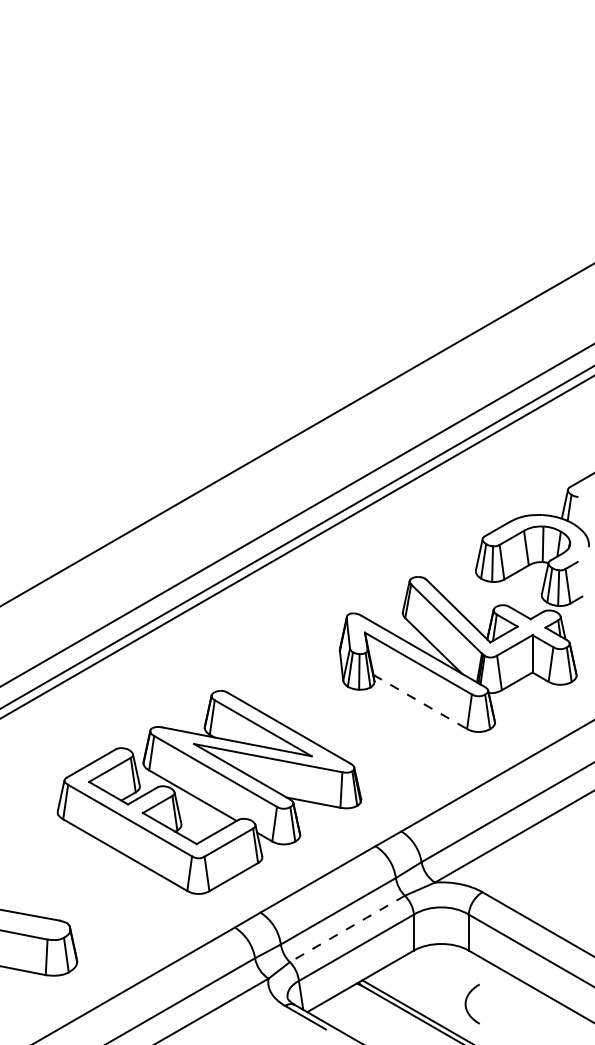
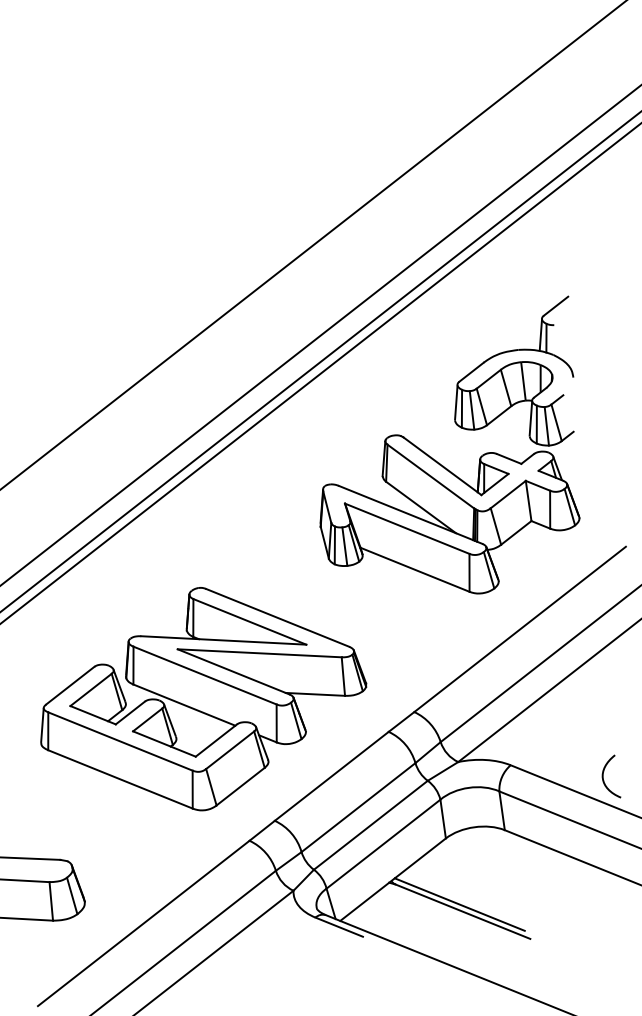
line: (420, 702) -> (415, 570), dashed -> solid
line: (346, 929) -> (369, 826), dashed -> solid
curve: (466, 1003) -> (603, 777), moved

